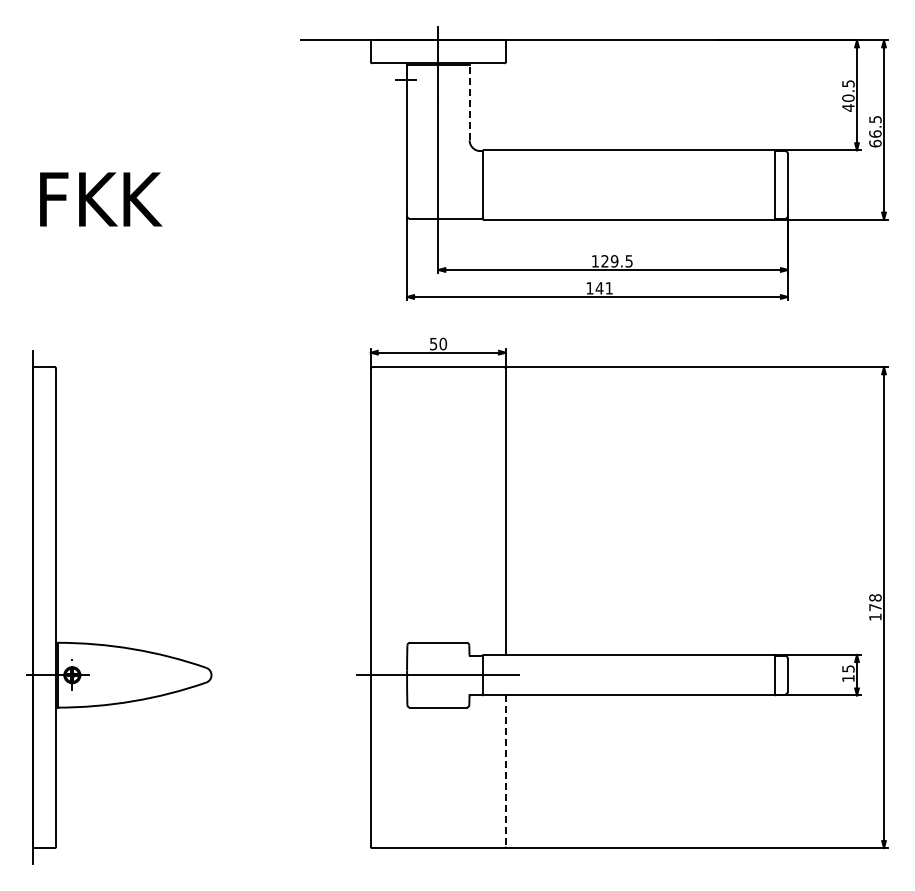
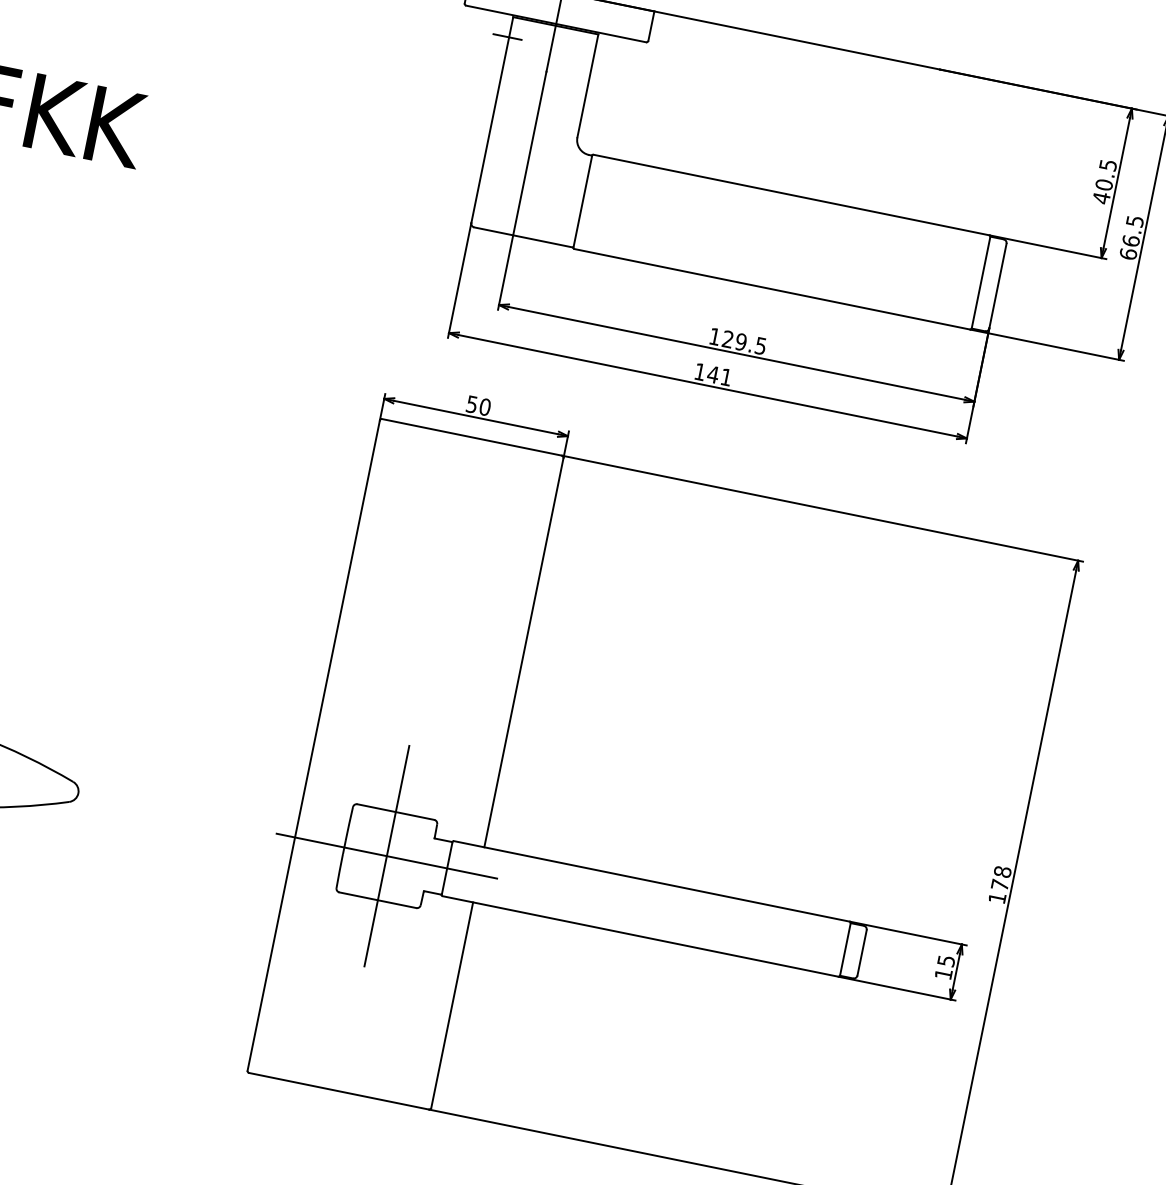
line: (469, 102) -> (587, 85), dashed -> solid
line: (438, 675) -> (386, 856), added
line: (505, 771) -> (451, 1005), dashed -> solid

